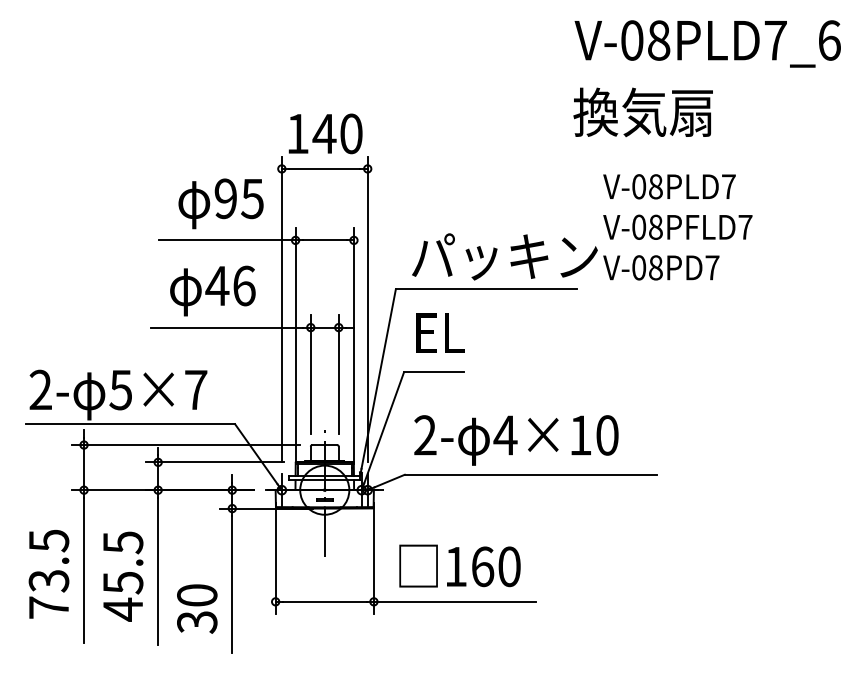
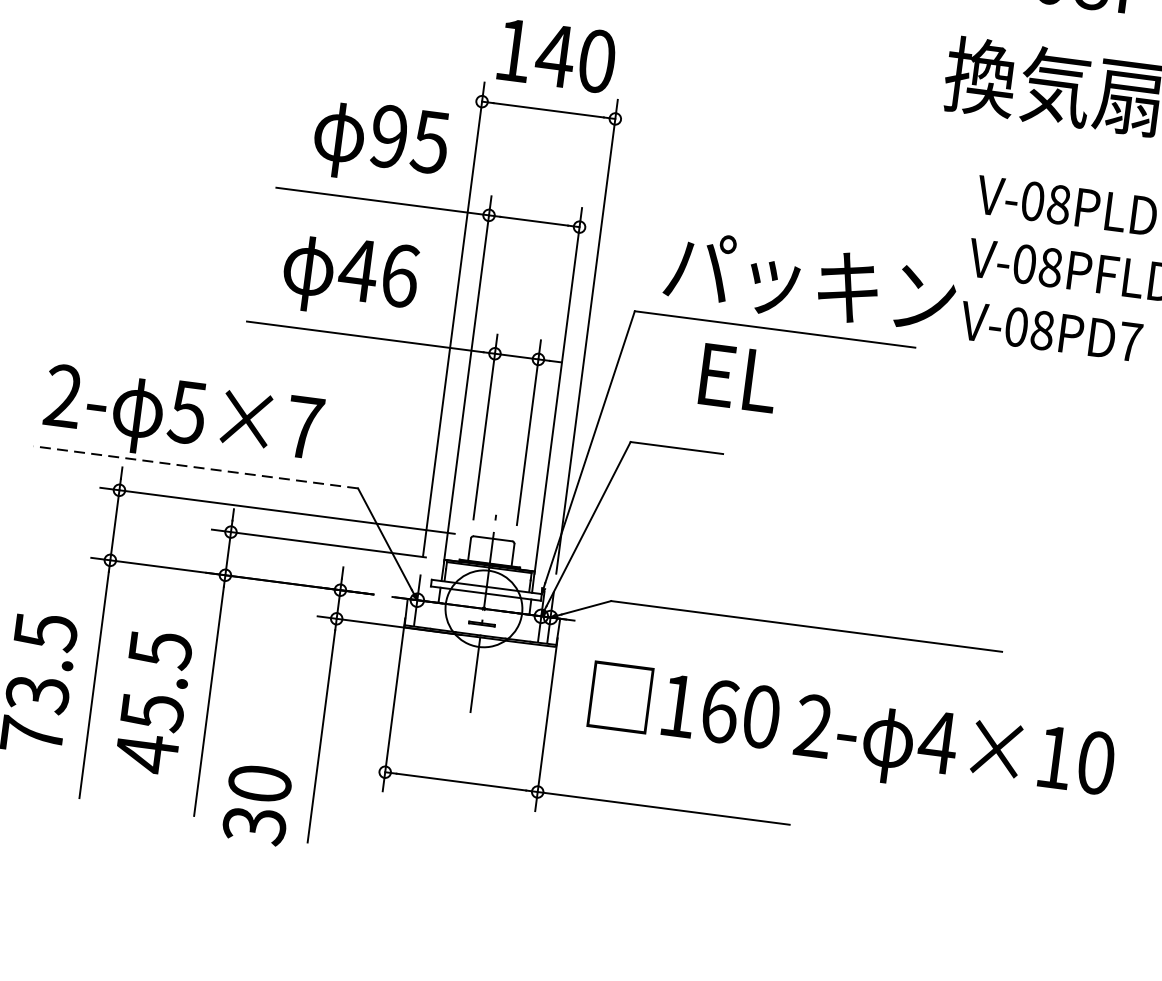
text: (440, 332) -> (739, 377), moved
line: (130, 424) -> (195, 467), solid -> dashed
text: (516, 440) -> (954, 752), moved
text: (459, 565) -> (684, 704), moved
text: (197, 608) -> (257, 804), moved

